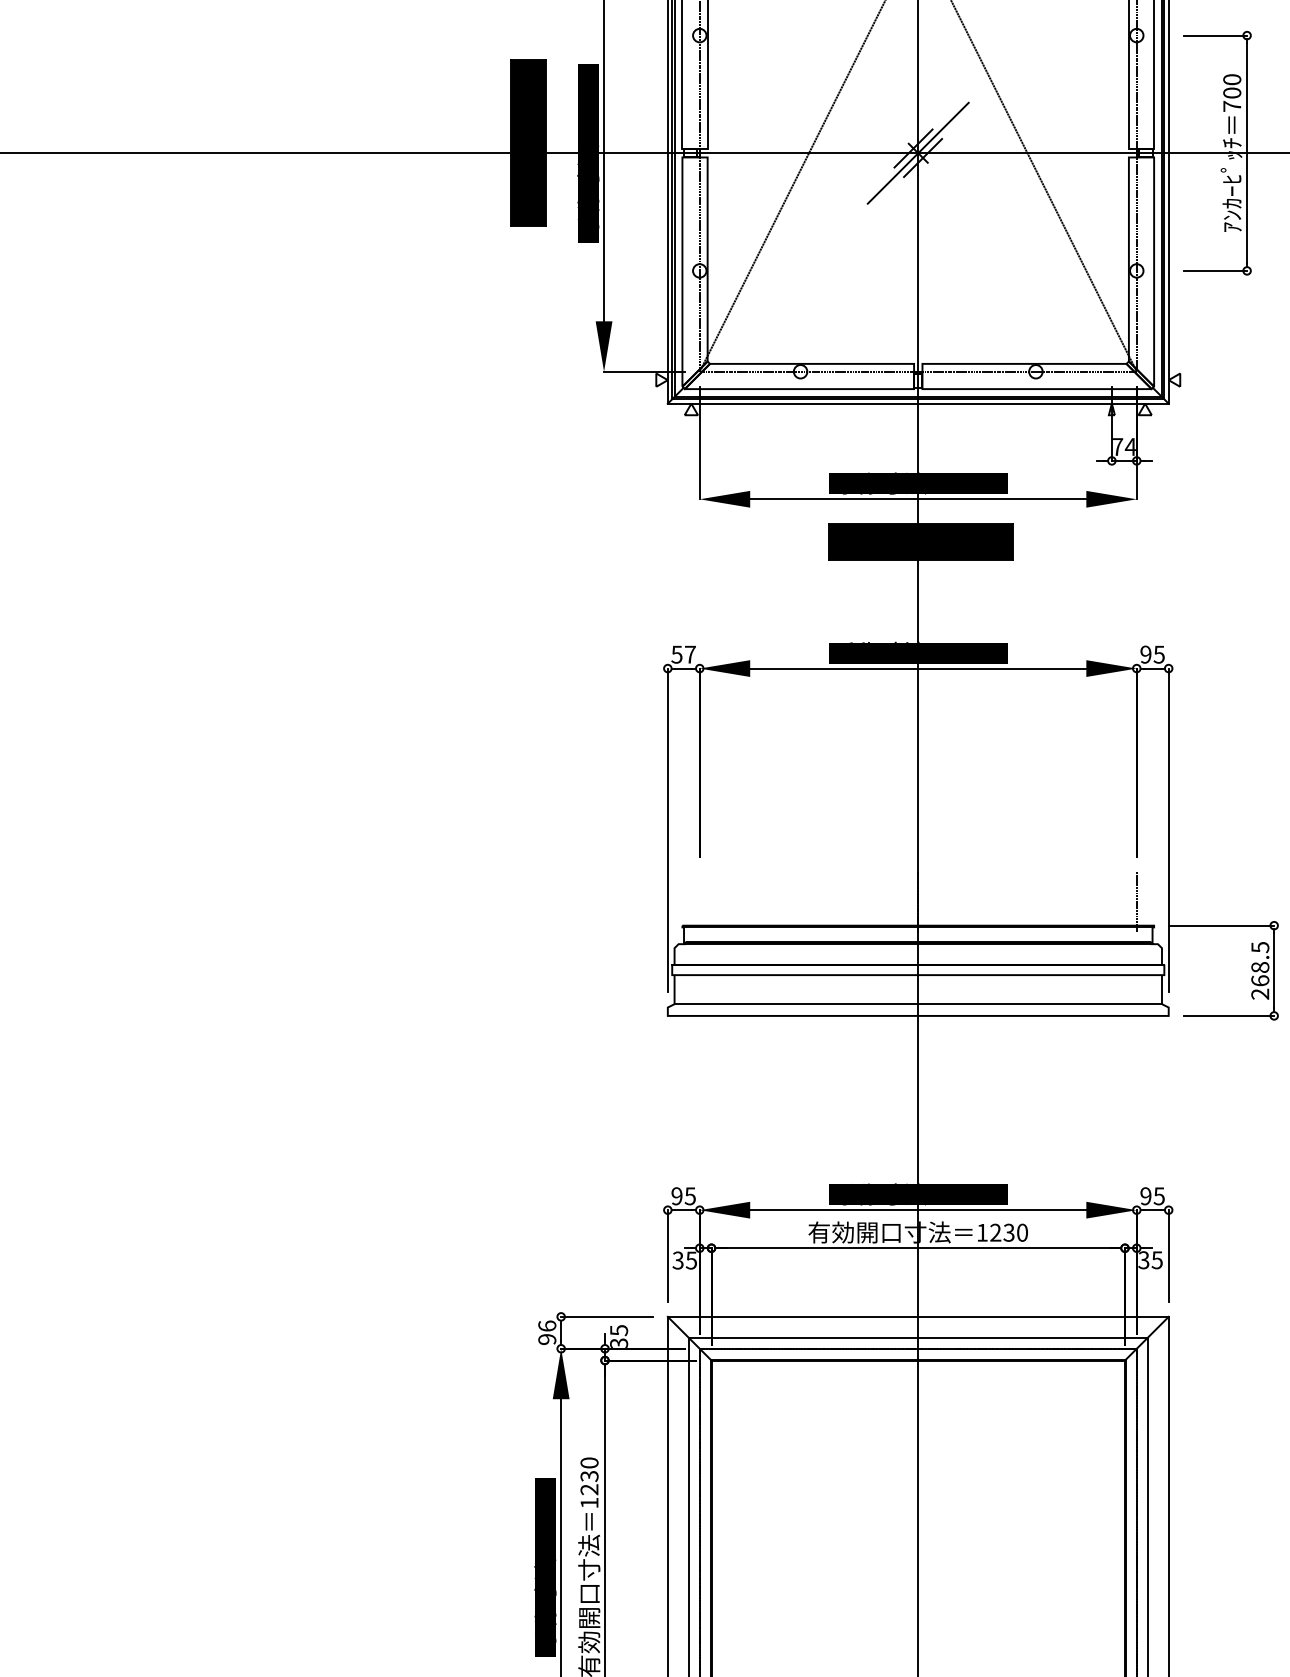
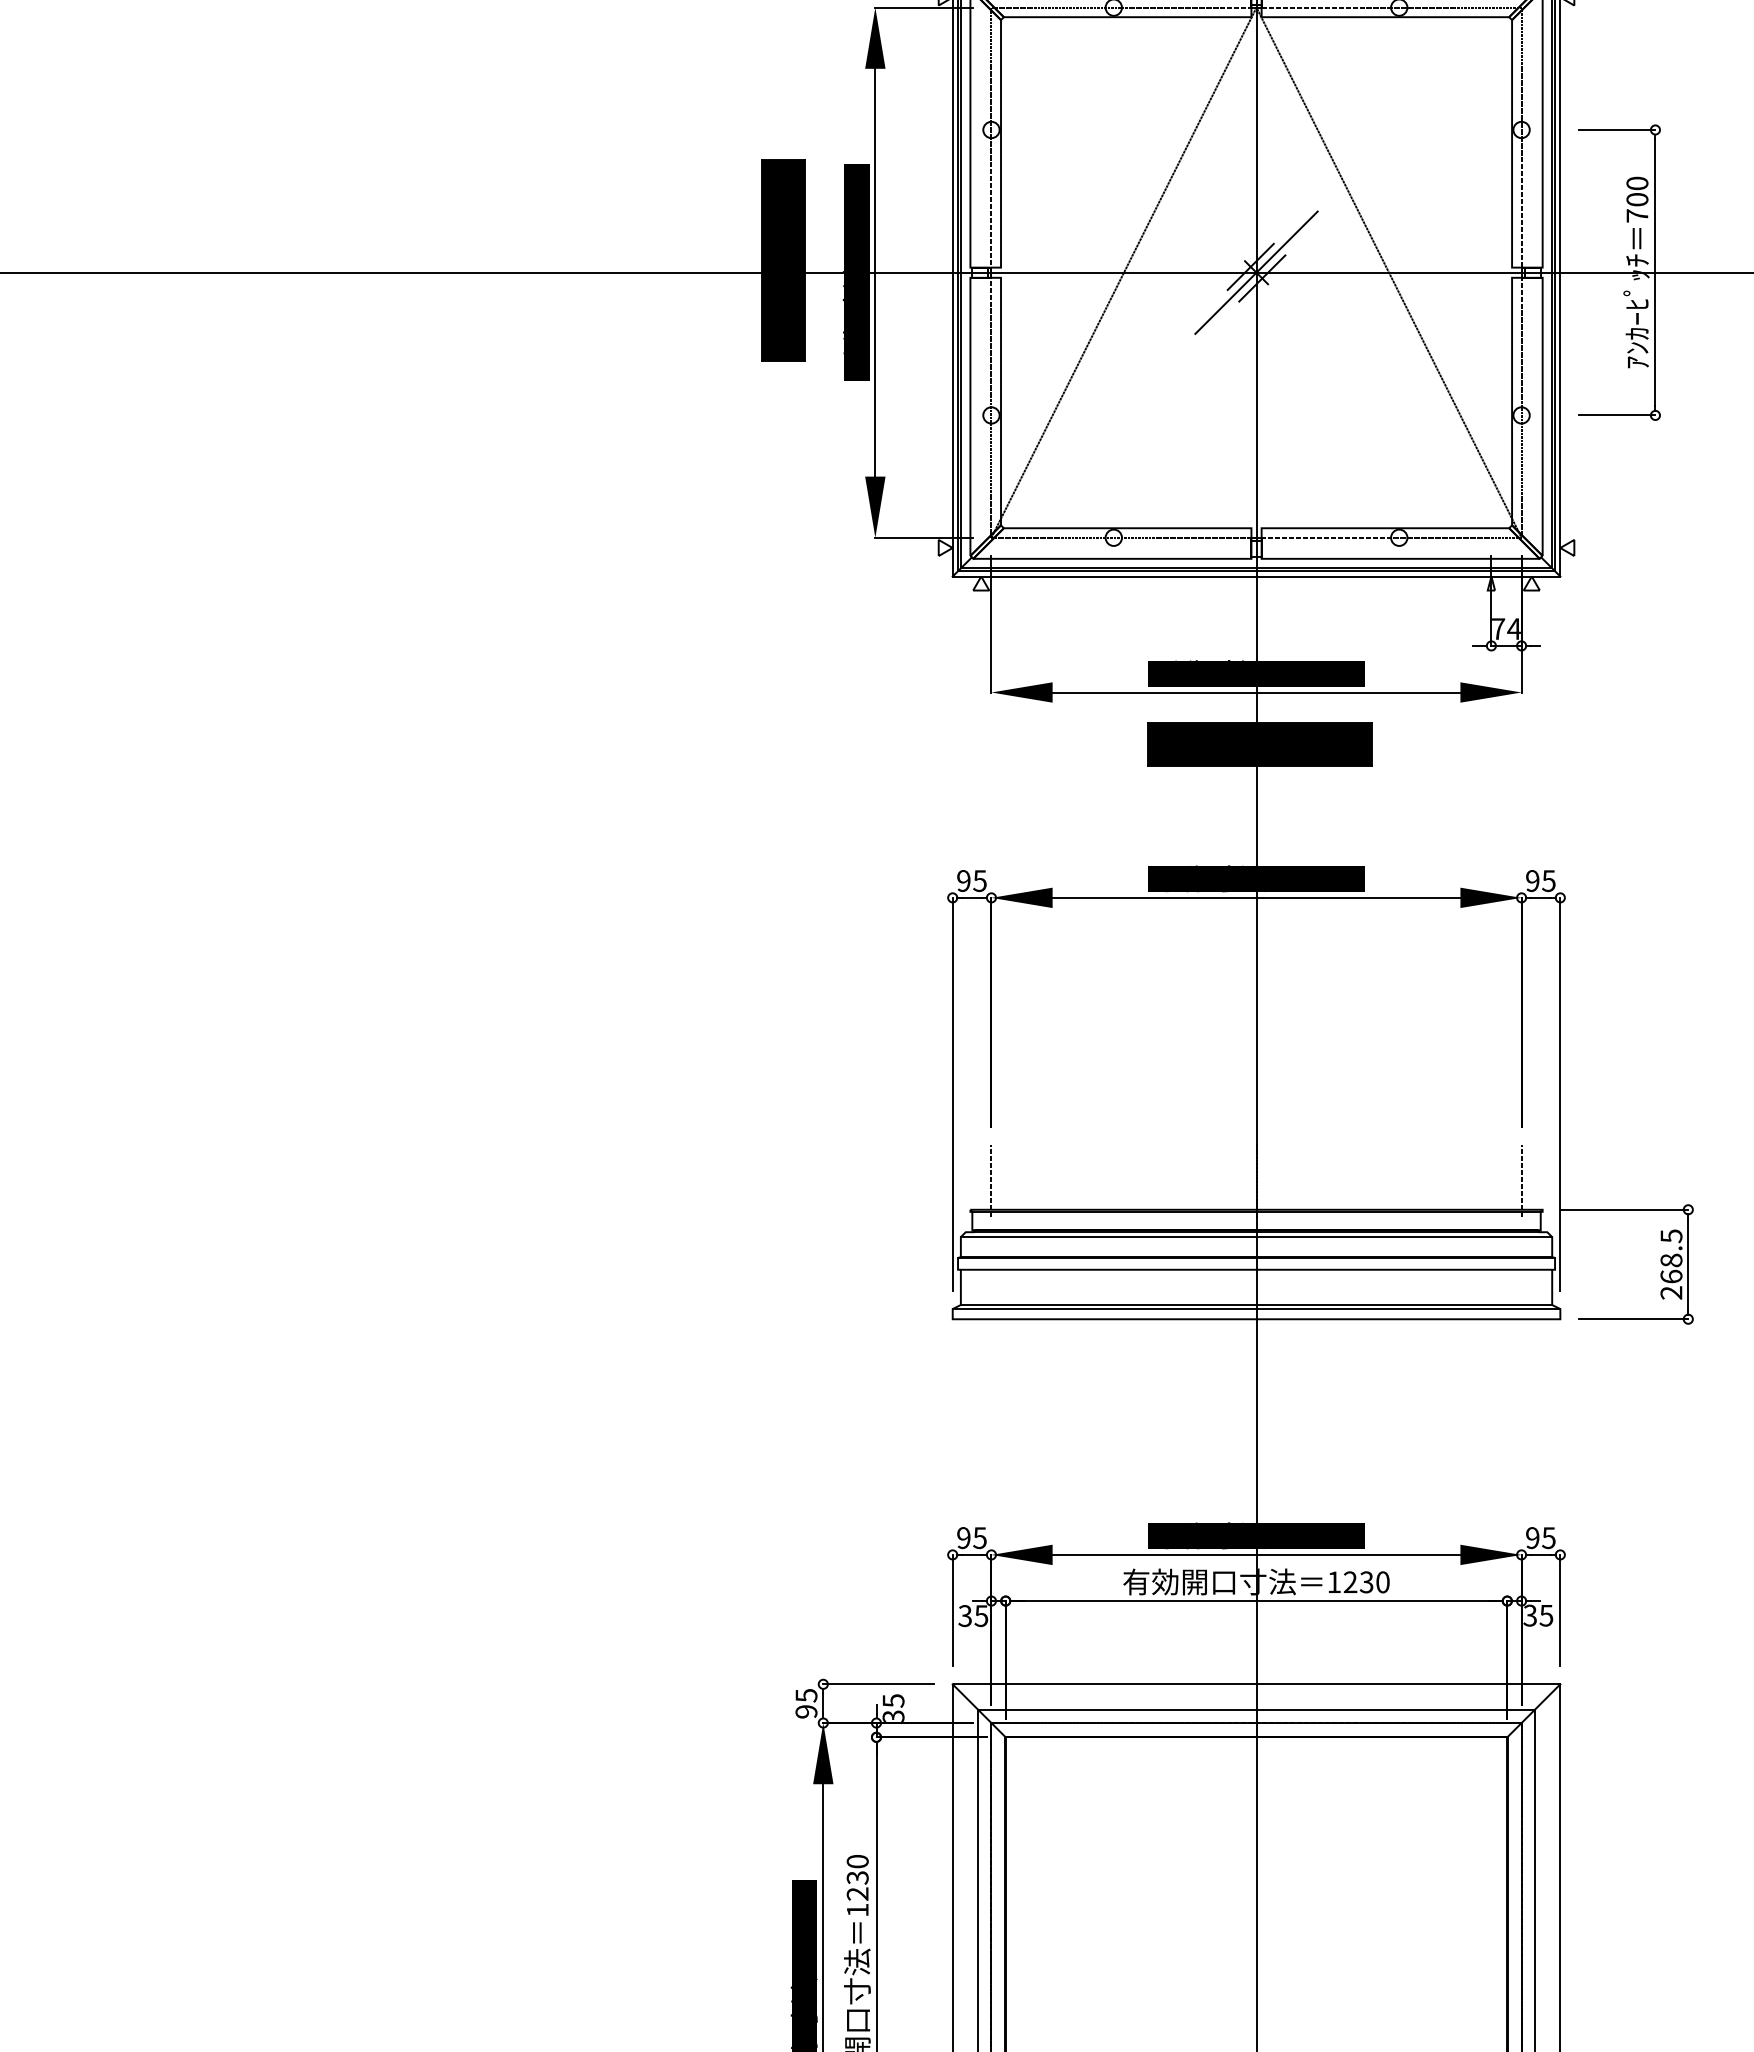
text: (683, 655) -> (971, 881), 57 -> 95
line: (699, 902) -> (991, 1181), added
line: (918, 948) -> (1256, 1237), added
line: (918, 1007) -> (1256, 1309), added
text: (547, 1326) -> (806, 1695), 96 -> 95

